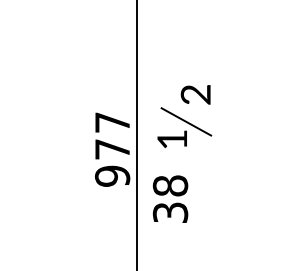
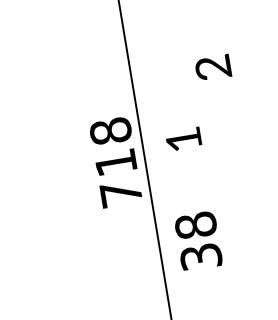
text: (195, 94) -> (212, 67), moved
line: (186, 121) -> (196, 115), removed
text: (112, 149) -> (115, 162), 977 -> 718
text: (170, 198) -> (198, 240), moved

